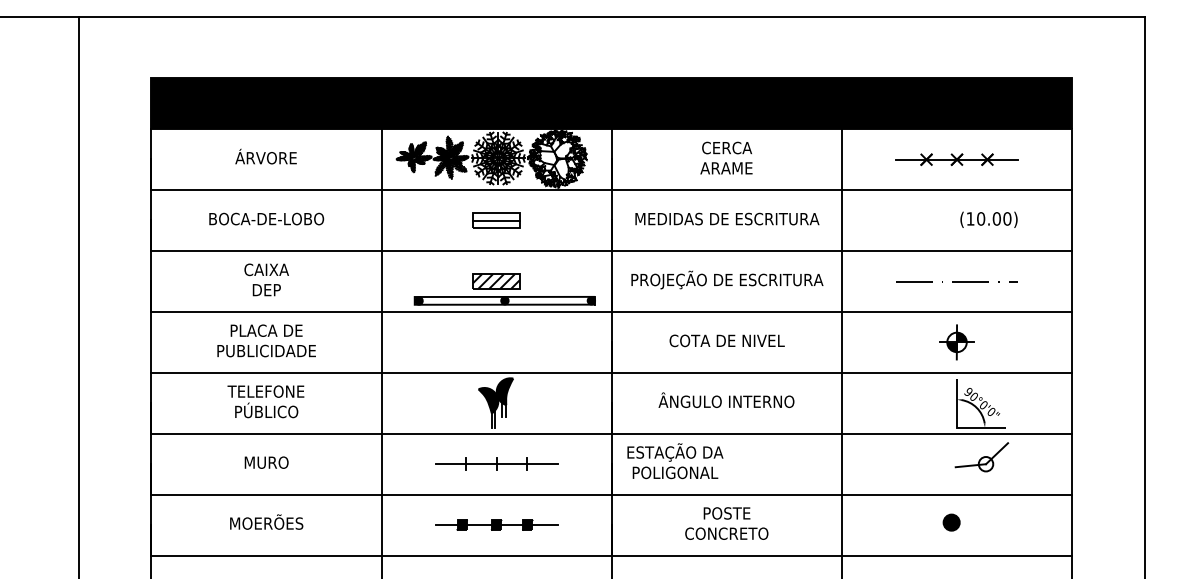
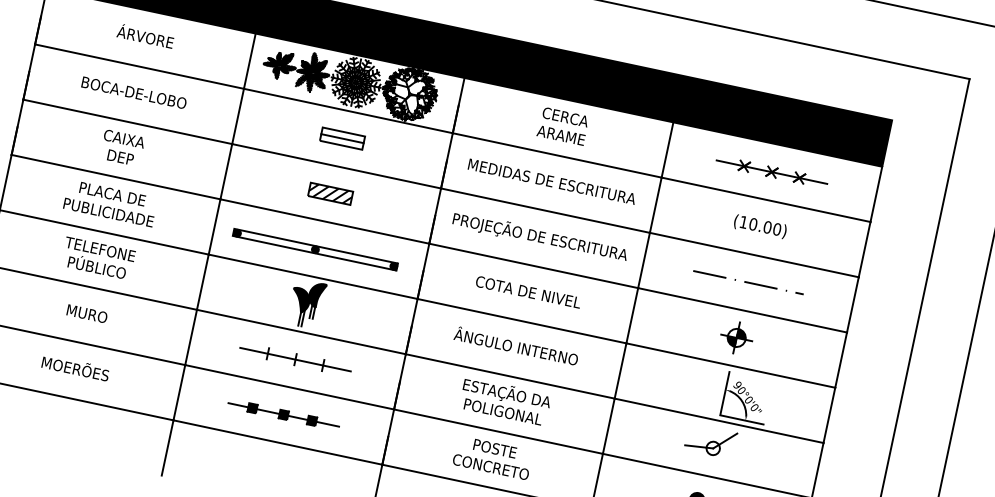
text: (988, 219) -> (759, 226), moved
part: (504, 300) -> (315, 249), moved
part: (981, 457) -> (710, 441), moved
text: (675, 461) -> (505, 401), moved

